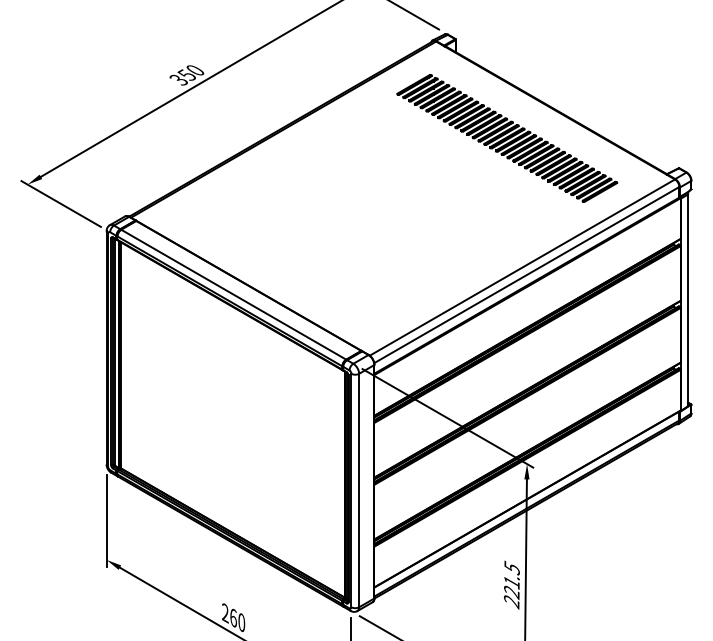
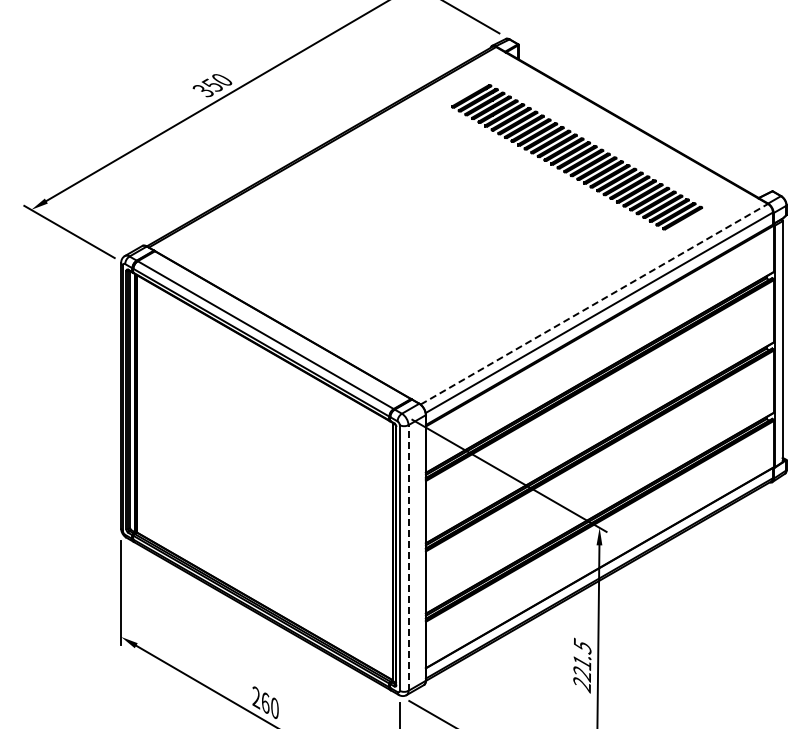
line: (522, 267) -> (594, 304), solid -> dashed
line: (359, 490) -> (408, 558), solid -> dashed

